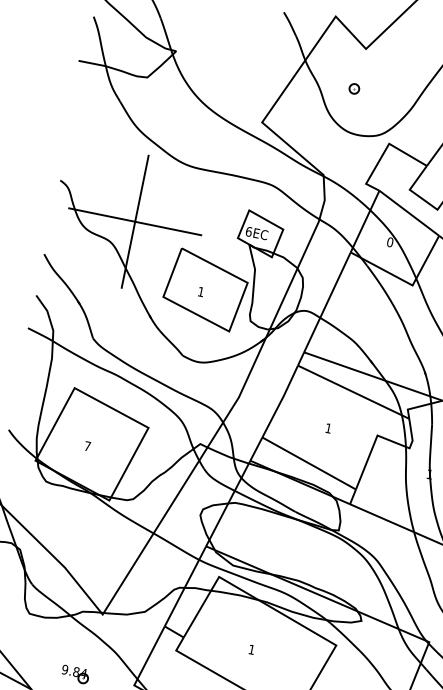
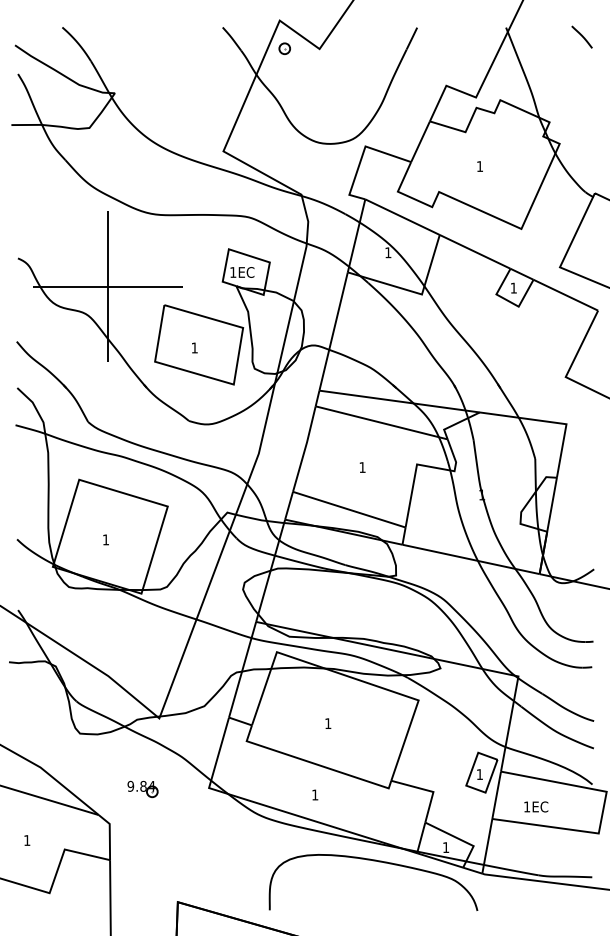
part: (354, 88) -> (284, 48), moved
text: (249, 231) -> (233, 272), 6EC -> 1EC
text: (390, 242) -> (388, 252), 0 -> 1
text: (87, 445) -> (105, 539), 7 -> 1

